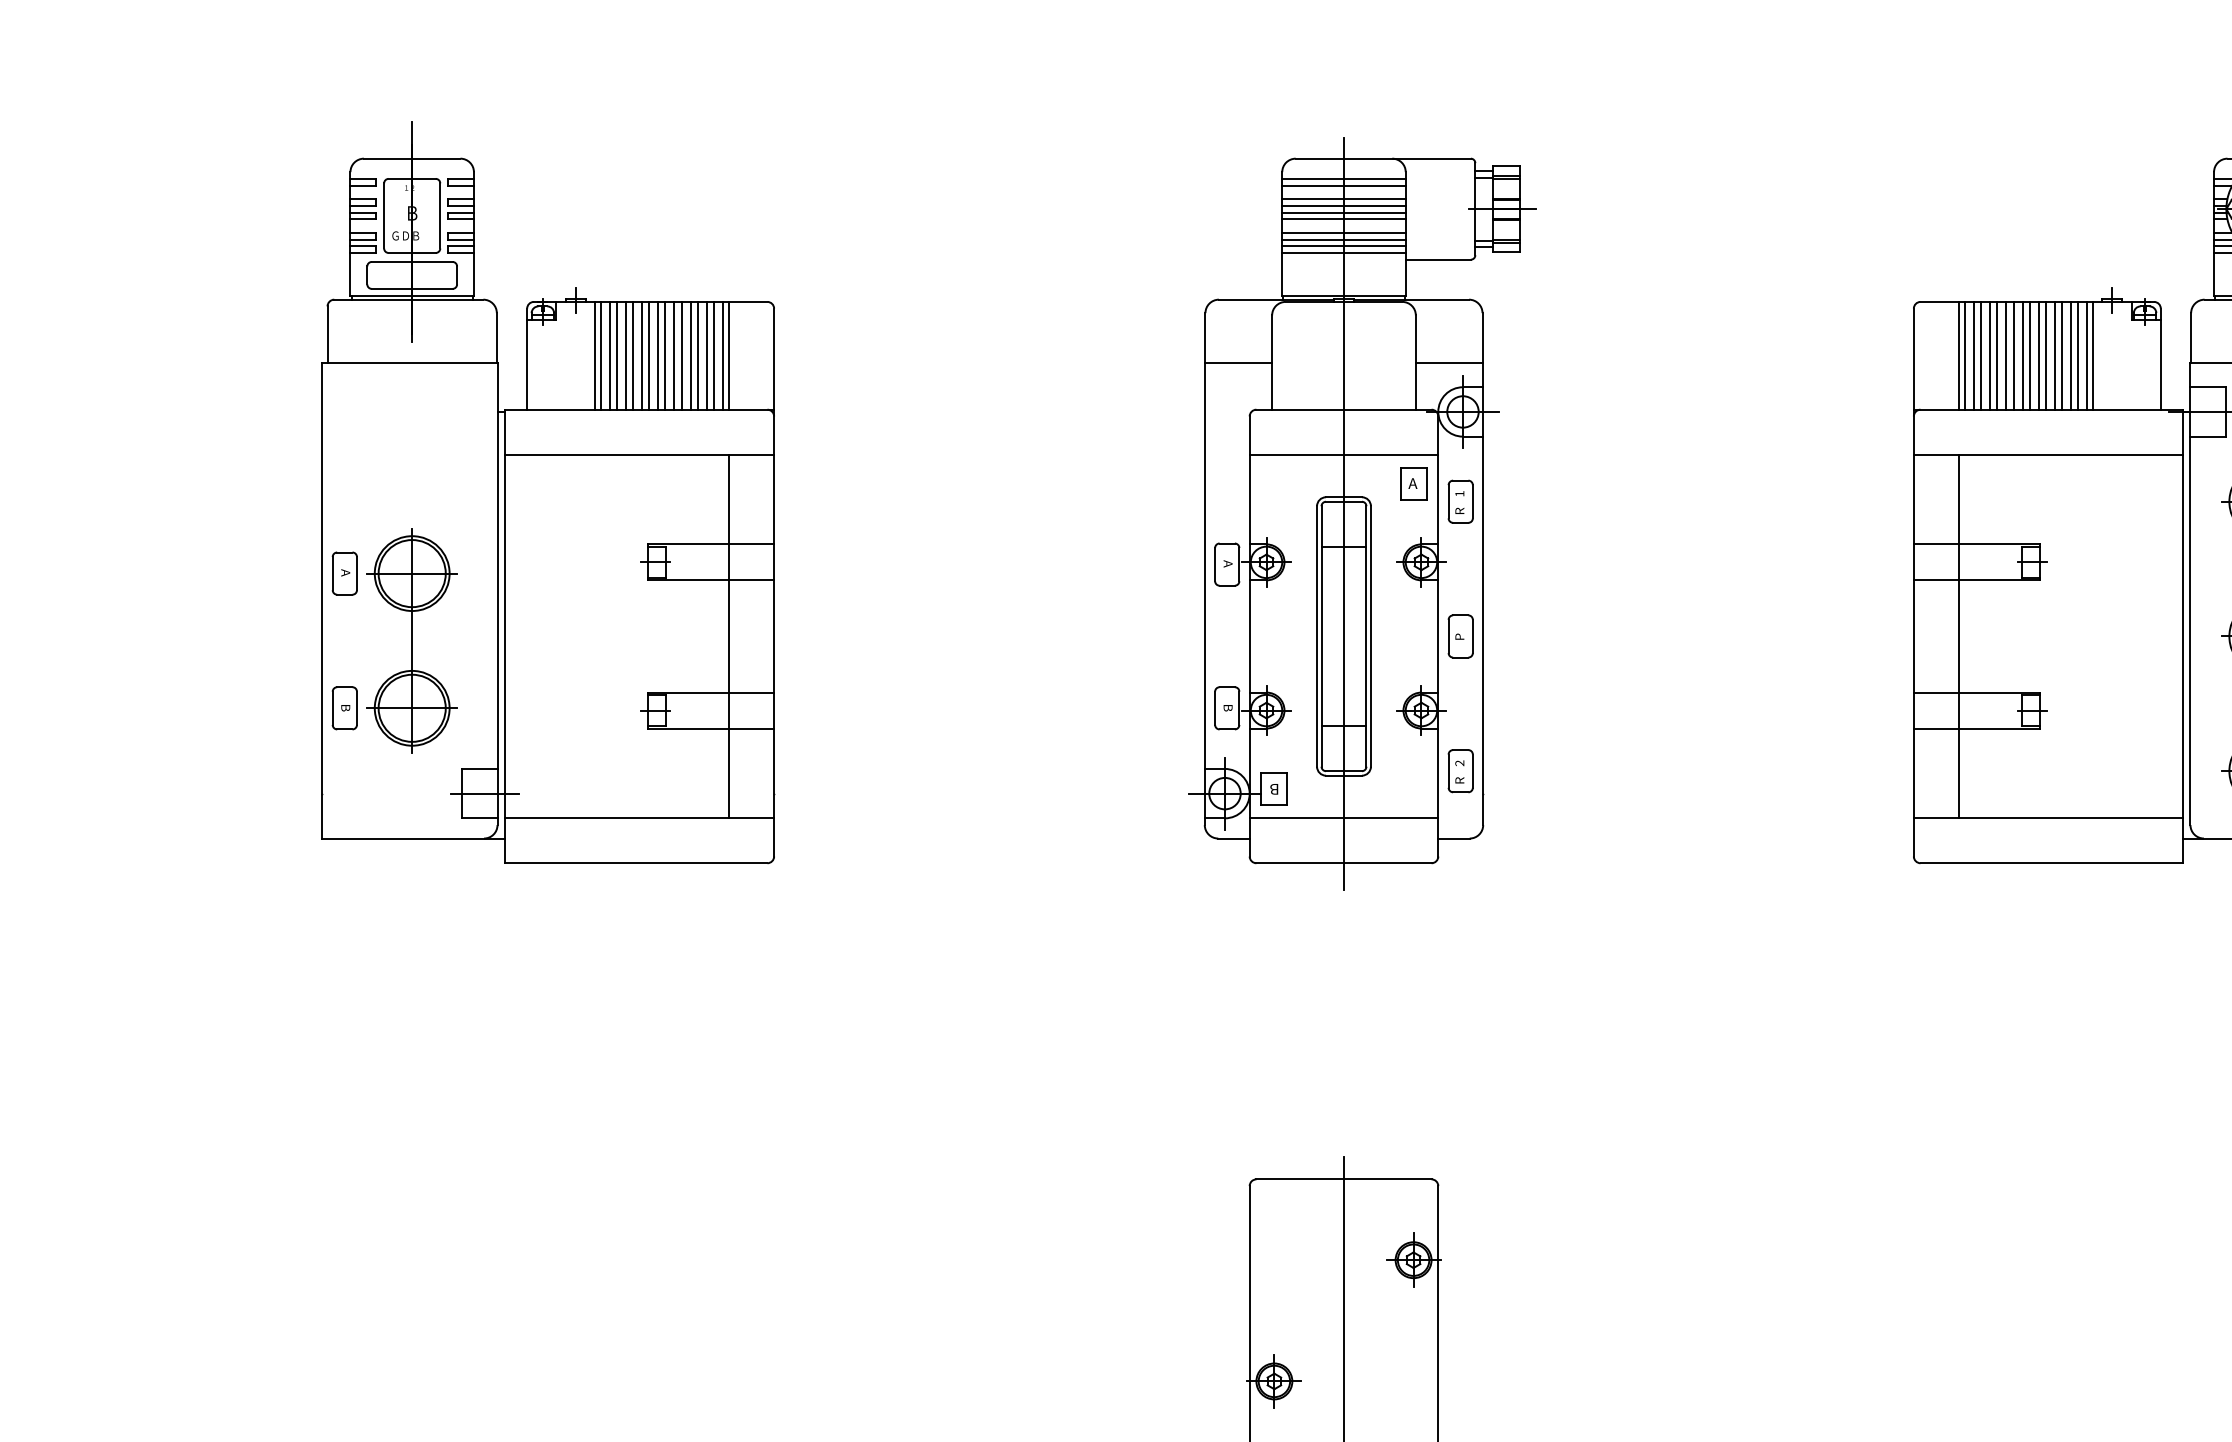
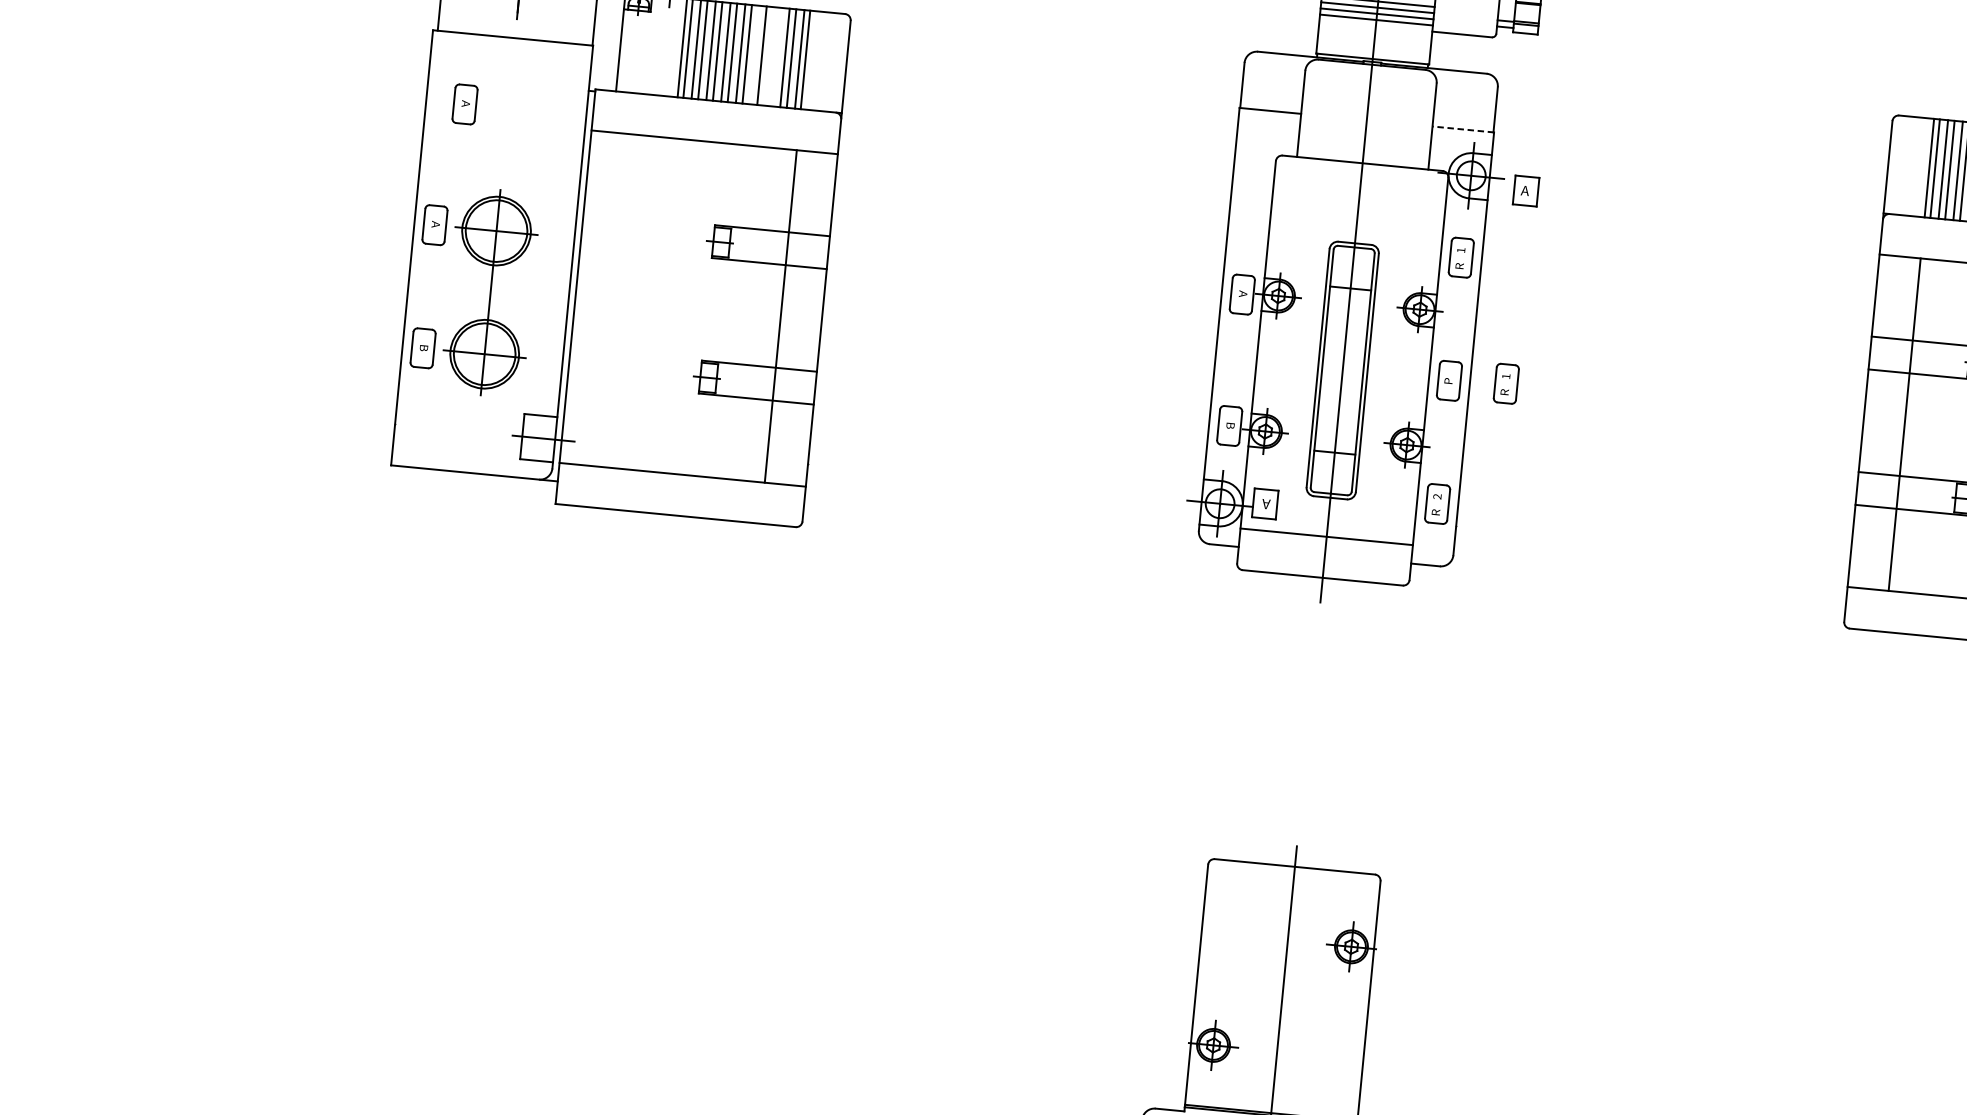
line: (674, 355) -> (755, 54), removed
line: (690, 355) -> (770, 56), removed
line: (697, 355) -> (776, 56), removed
line: (1449, 362) -> (1463, 129), solid -> dashed
part: (364, 439) -> (464, 104), added
line: (1343, 454) -> (1358, 204), removed
part: (1413, 483) -> (1525, 190), moved
part: (1522, 633) -> (1506, 383), added
text: (1274, 789) -> (1265, 504), B -> A

